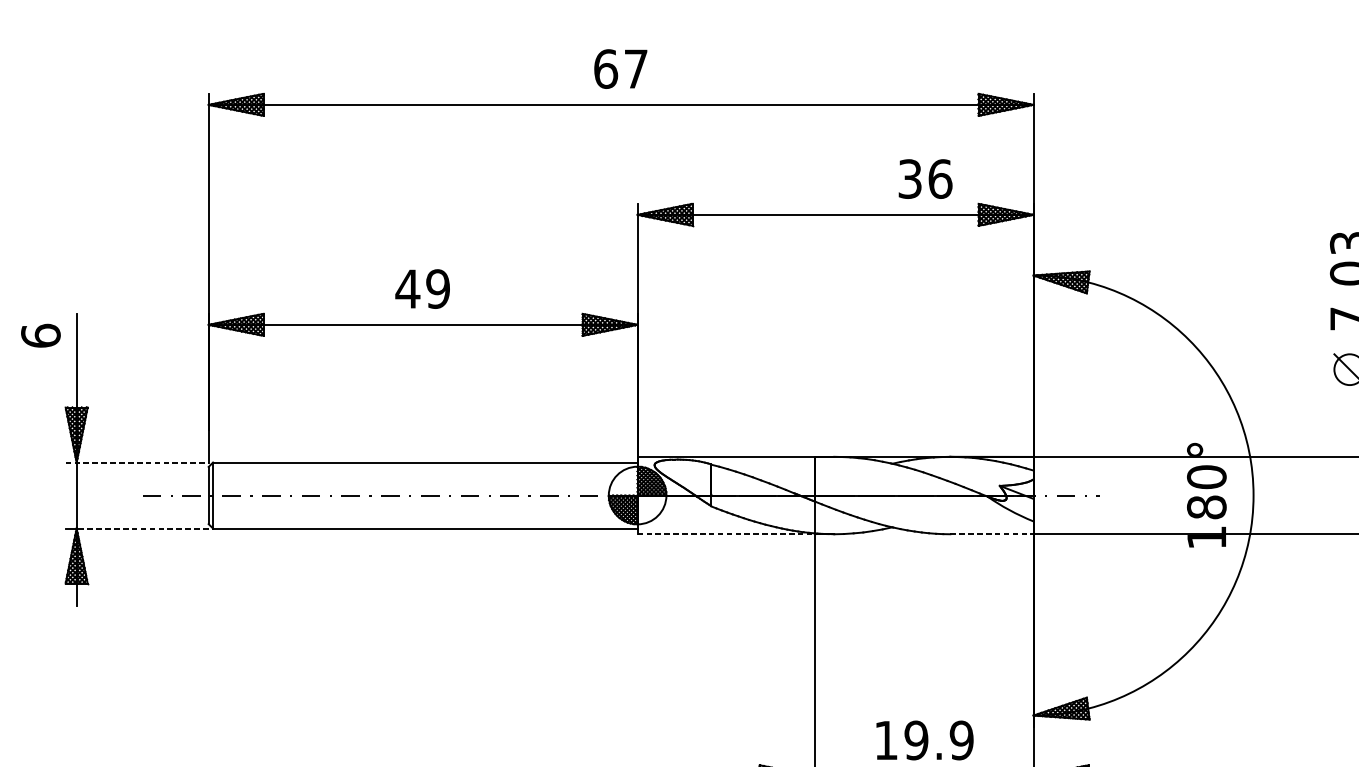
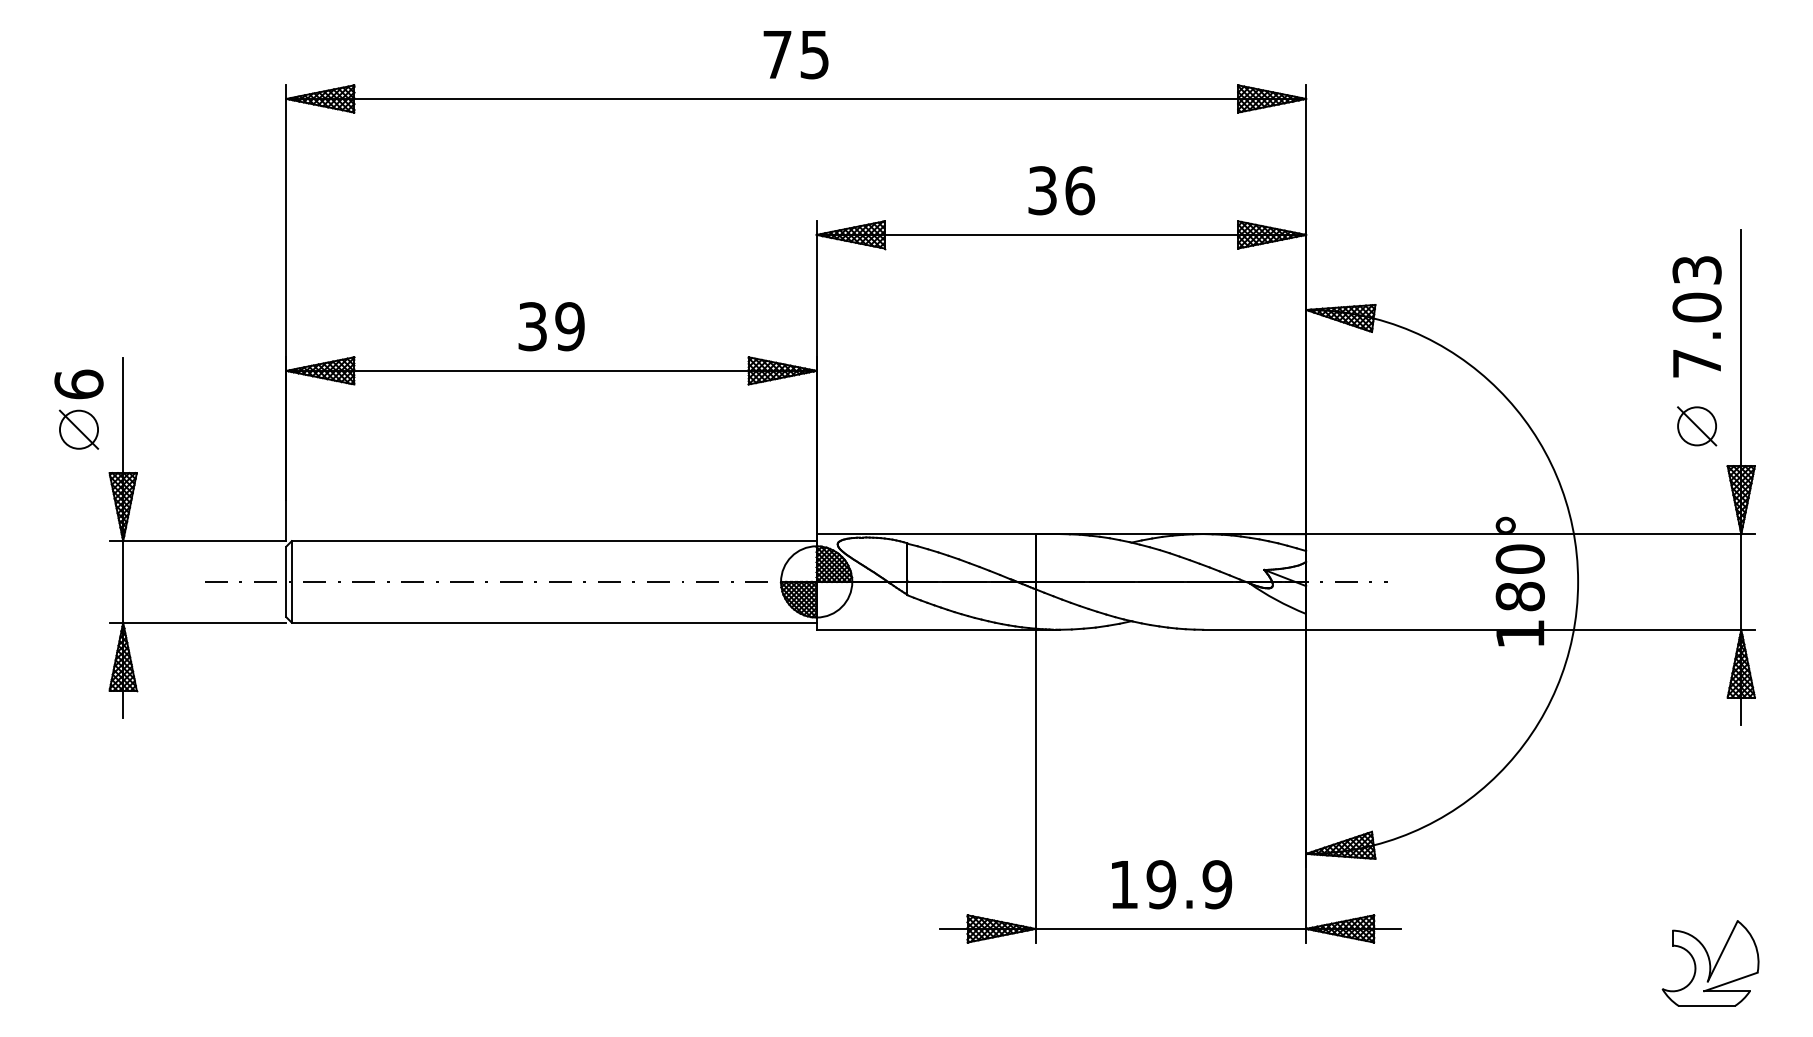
text: (620, 68) -> (795, 54), 67 -> 75
text: (925, 178) -> (1061, 190), moved
text: (407, 288) -> (532, 326), 49 -> 39
part: (40, 372) -> (78, 429), added
line: (137, 462) -> (198, 541), dashed -> solid
line: (142, 528) -> (204, 622), dashed -> solid
line: (726, 534) -> (926, 629), dashed -> solid
line: (992, 534) -> (1255, 629), dashed -> solid

